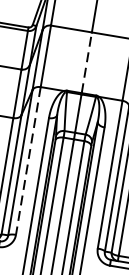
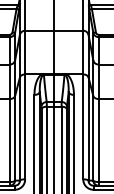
line: (87, 63) -> (54, 52), dashed -> solid
line: (28, 161) -> (25, 127), dashed -> solid

